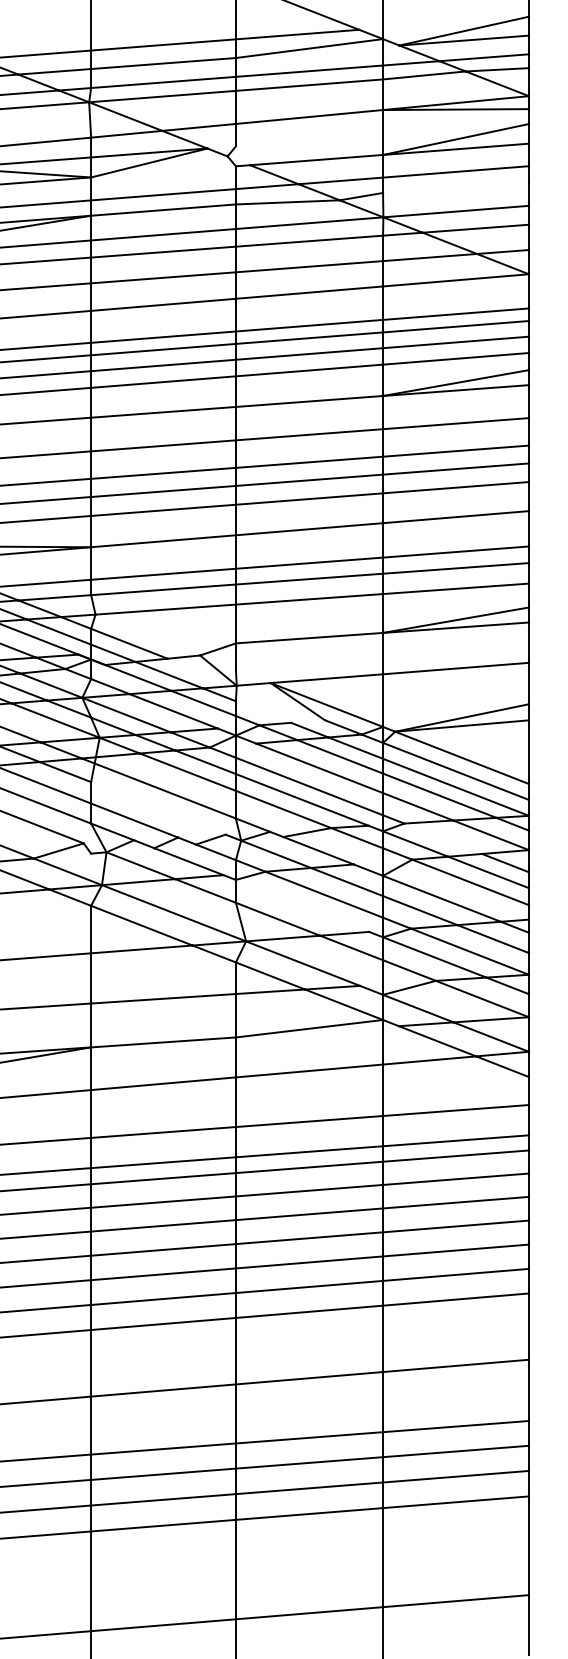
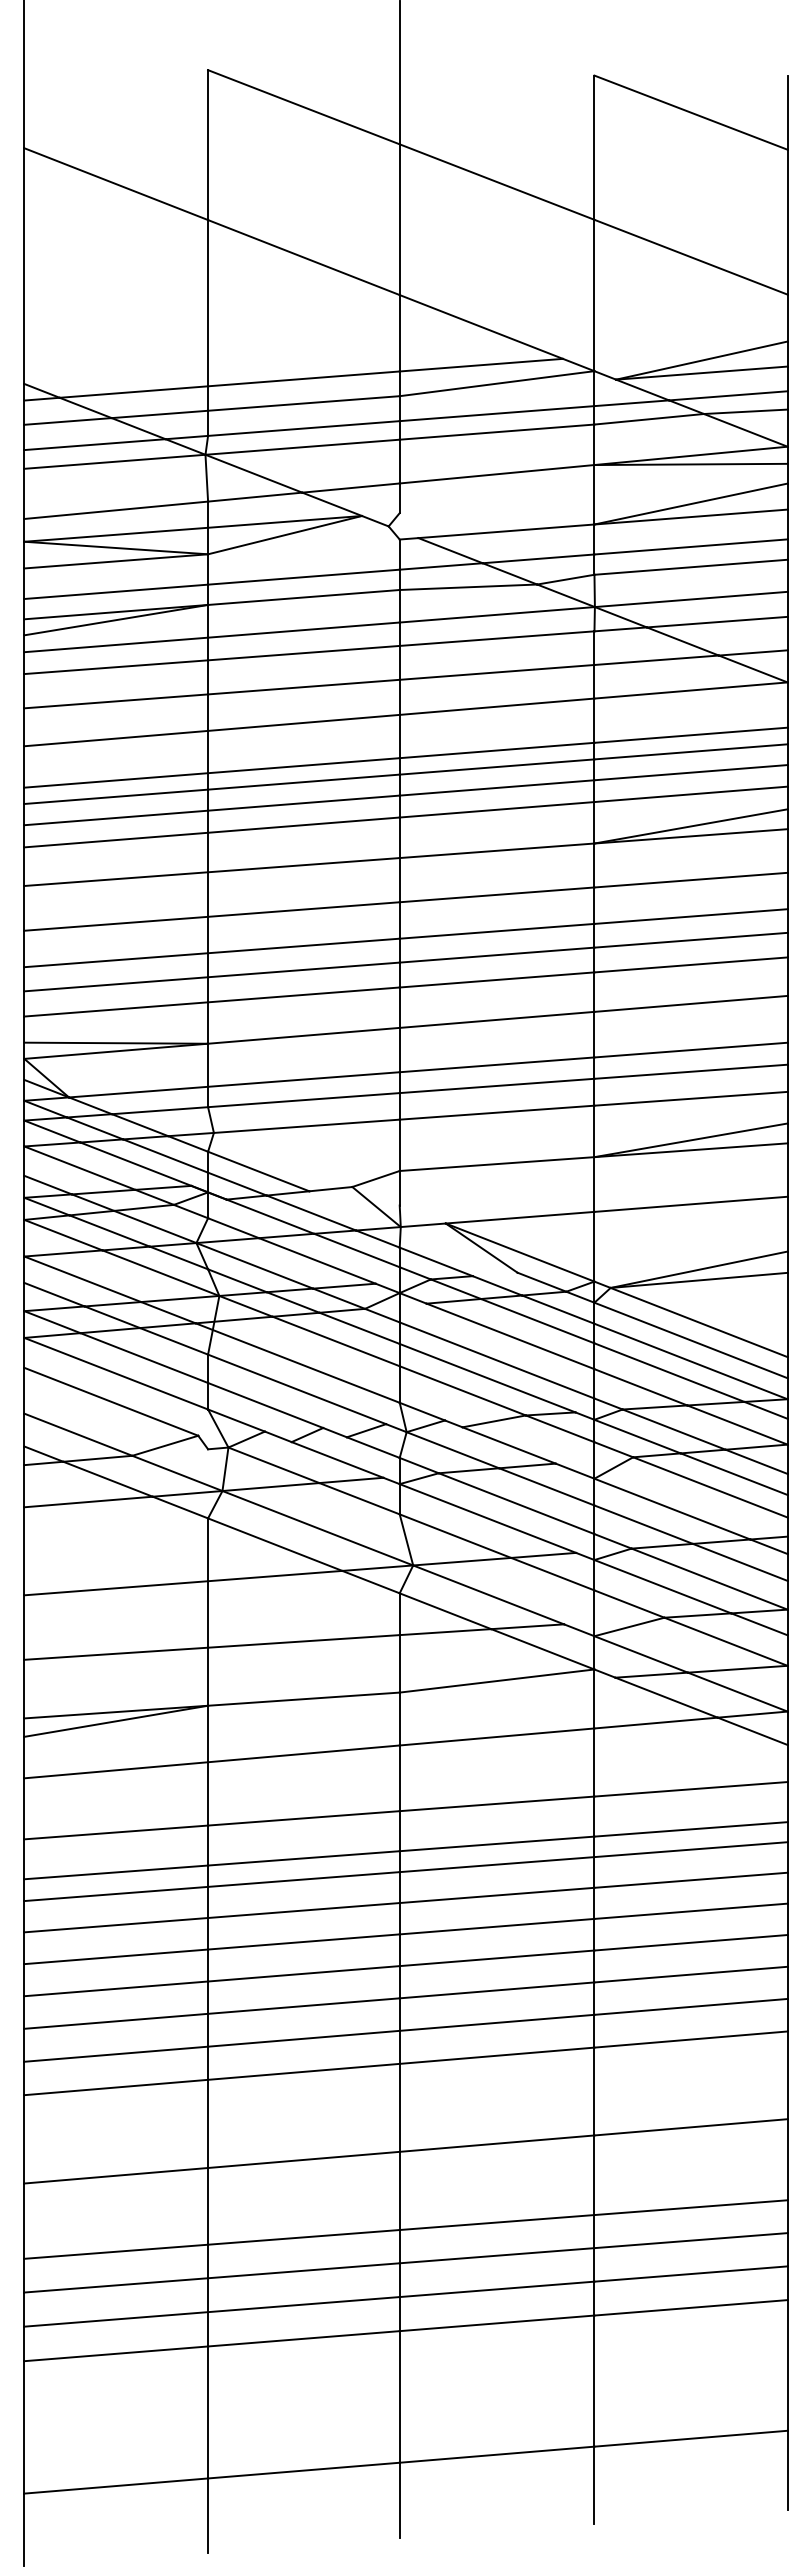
line: (455, 186) -> (690, 566), added
line: (262, 711) -> (435, 1261), added
line: (158, 808) -> (297, 1389), added
line: (442, 838) -> (673, 1429), added
line: (302, 905) -> (487, 1518), added

